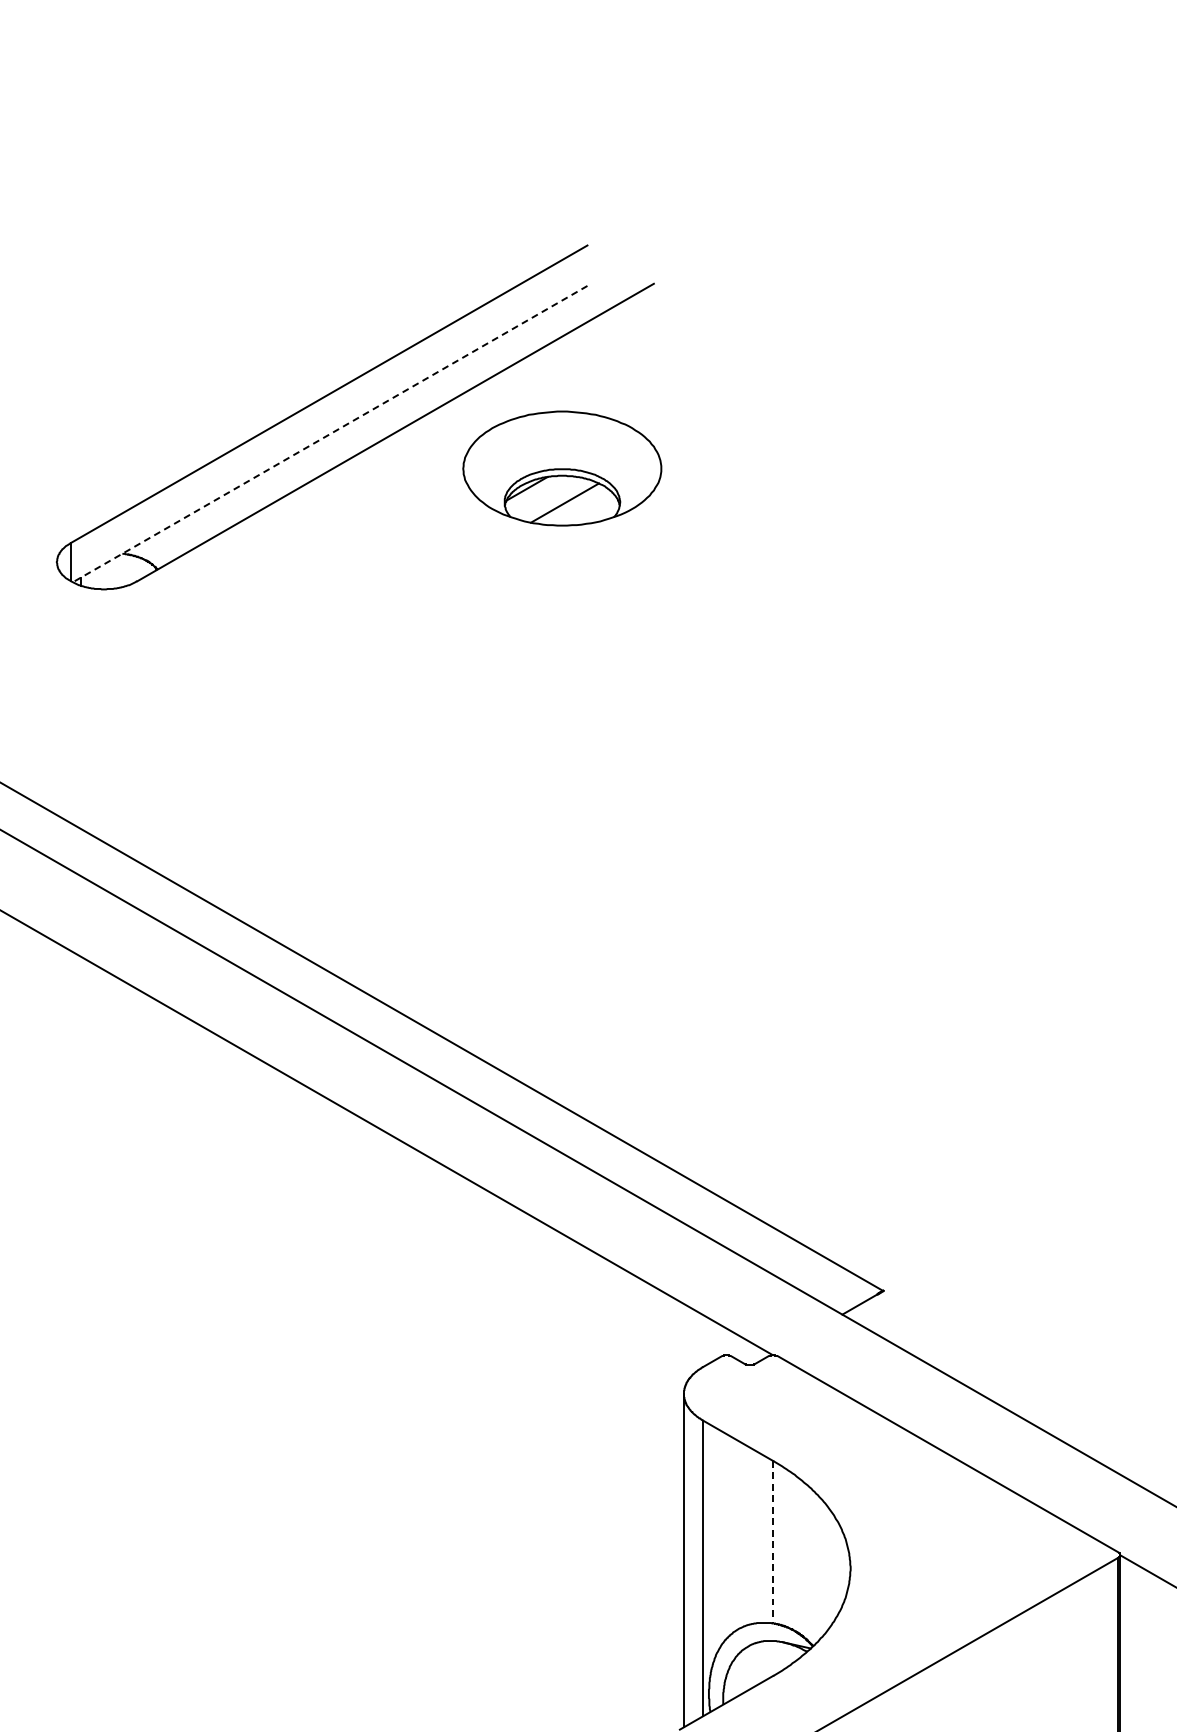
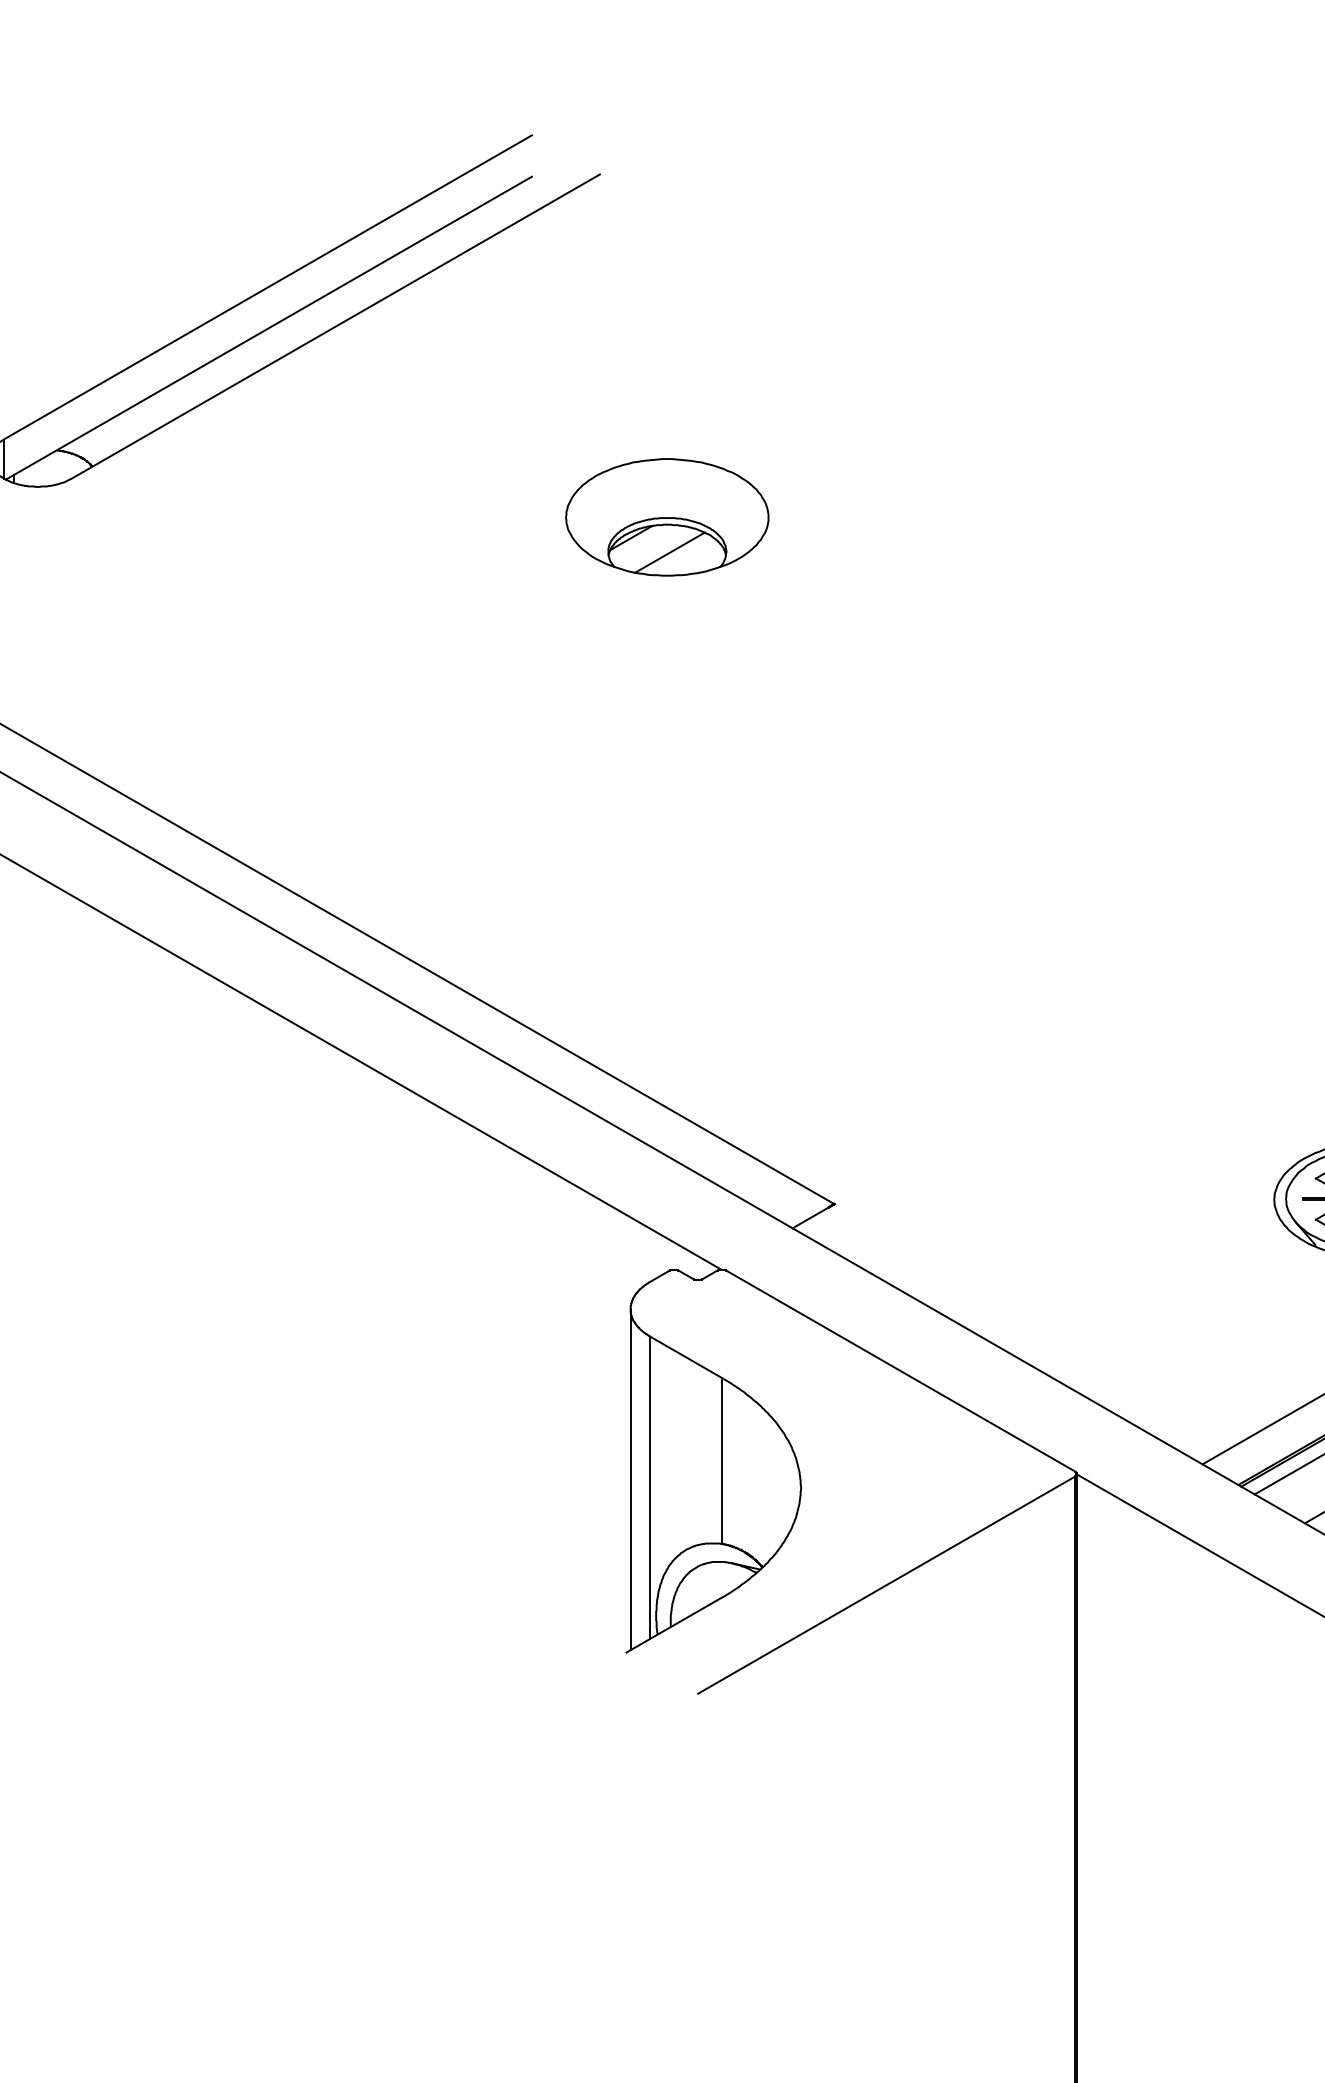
line: (329, 434) -> (268, 328), dashed -> solid
part: (562, 468) -> (667, 517), moved
line: (772, 1542) -> (721, 1461), dashed -> solid

